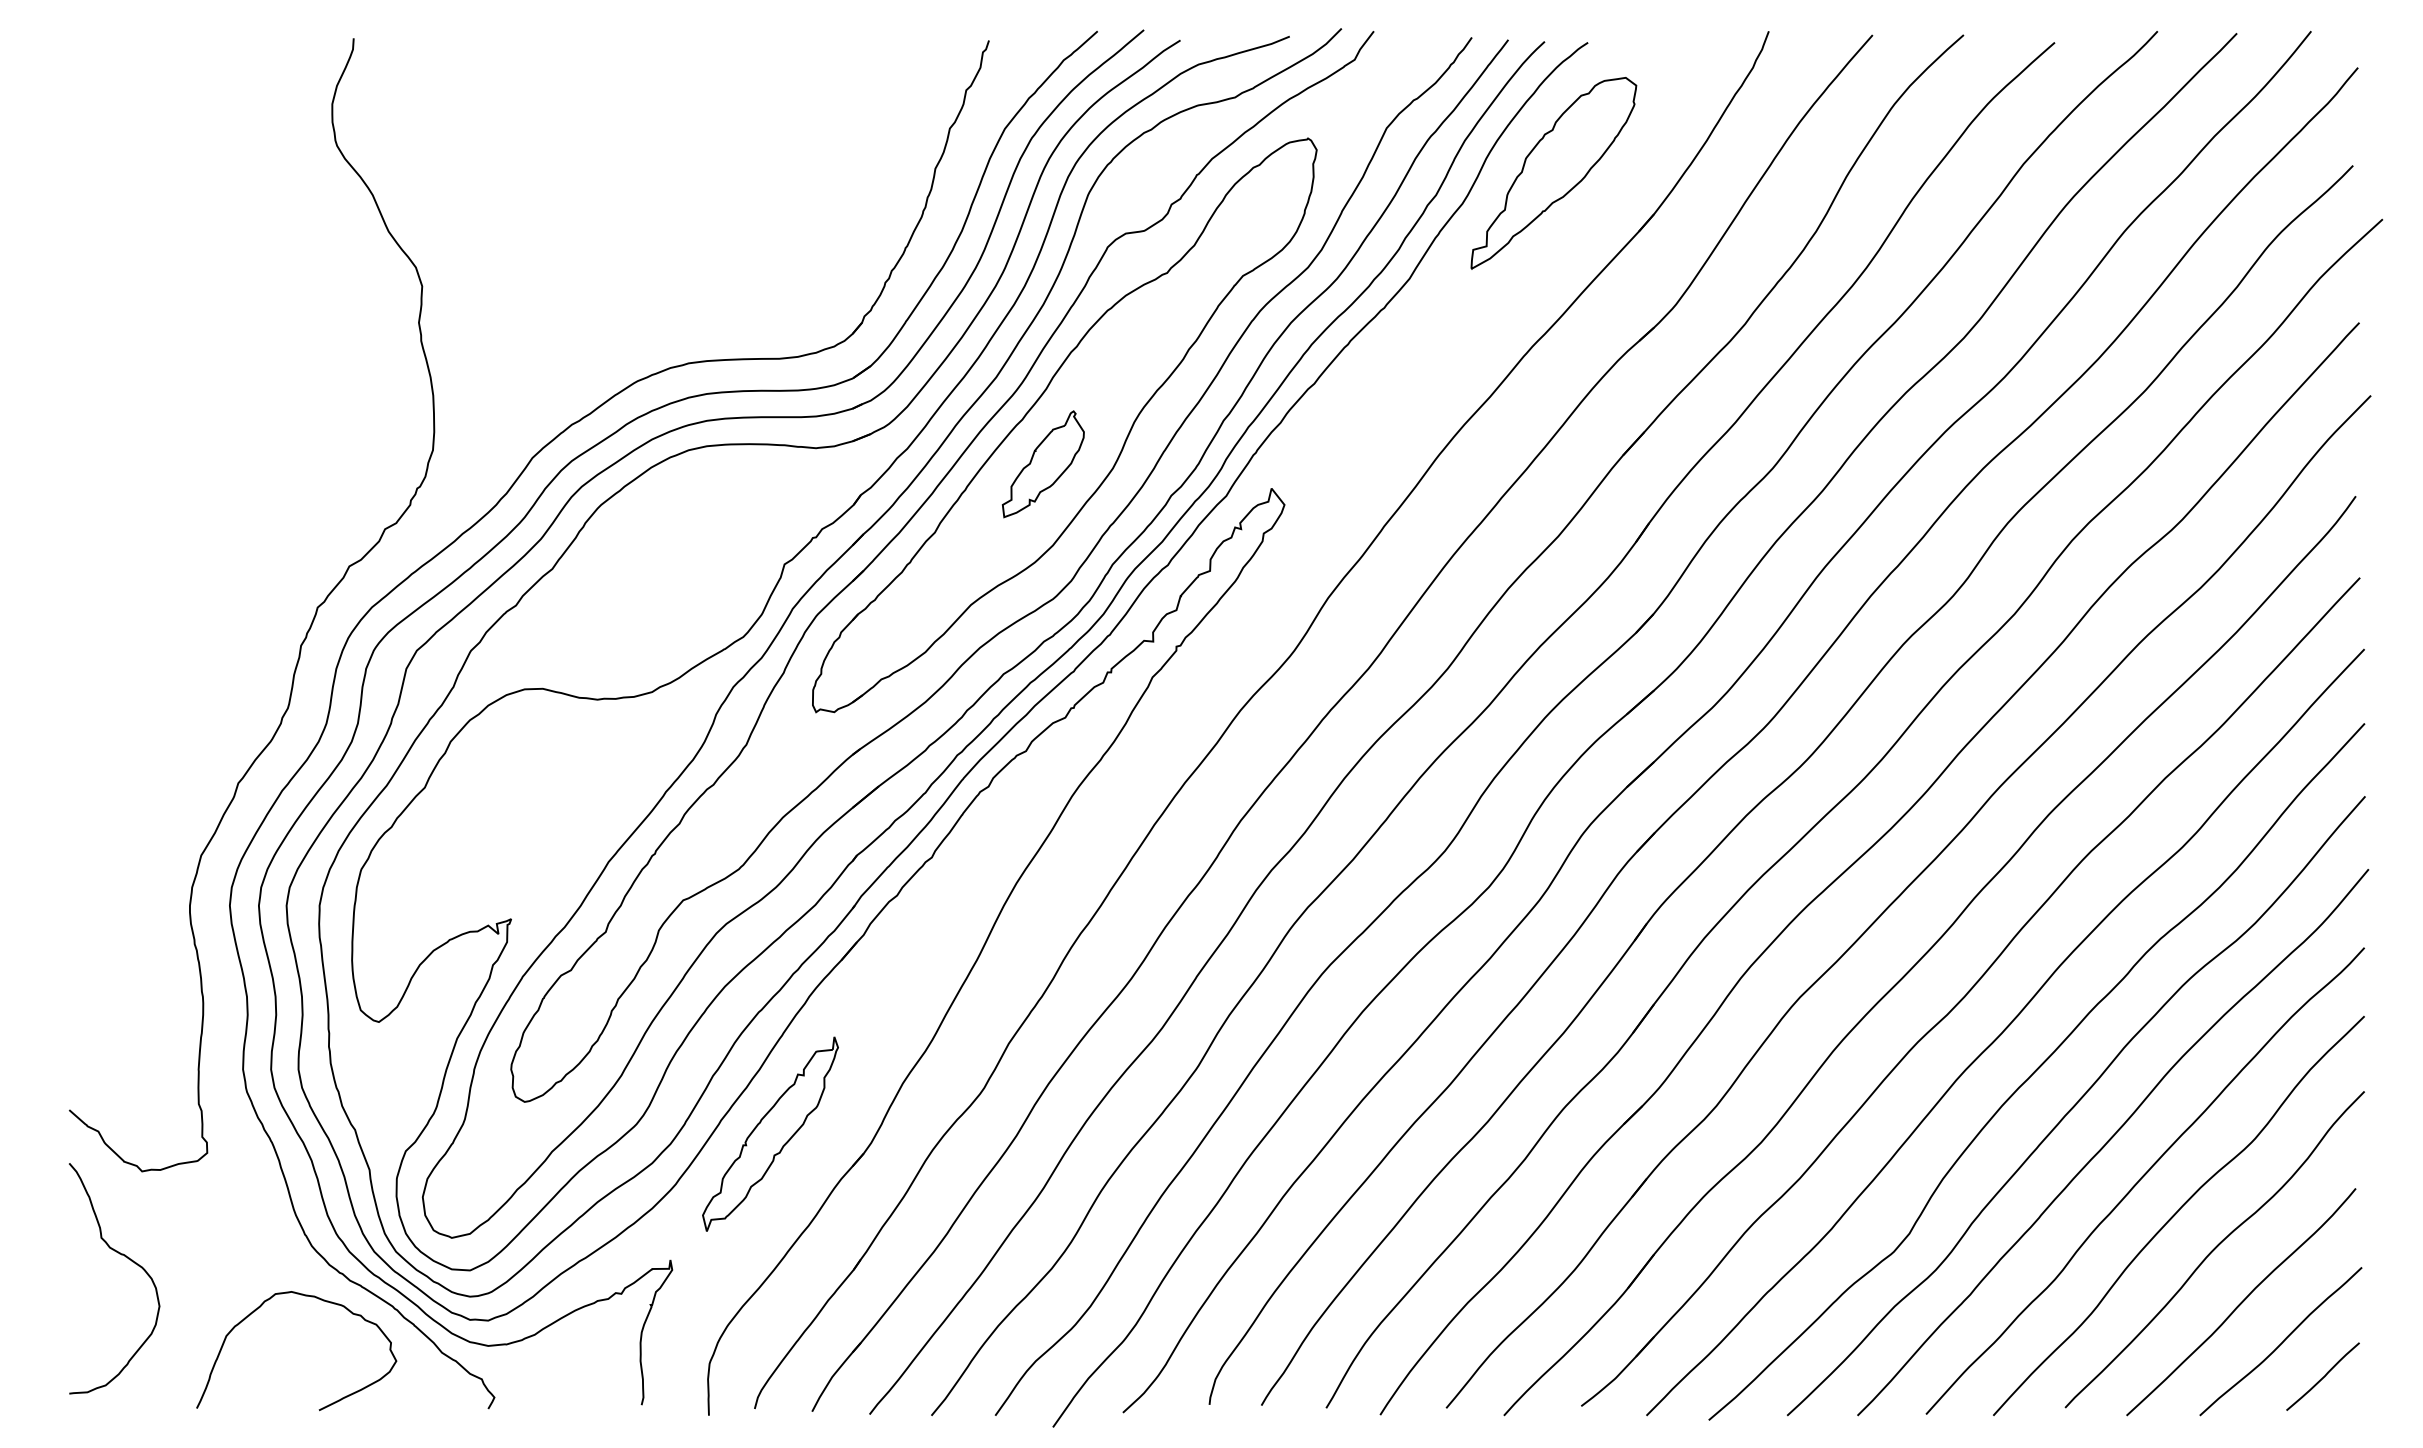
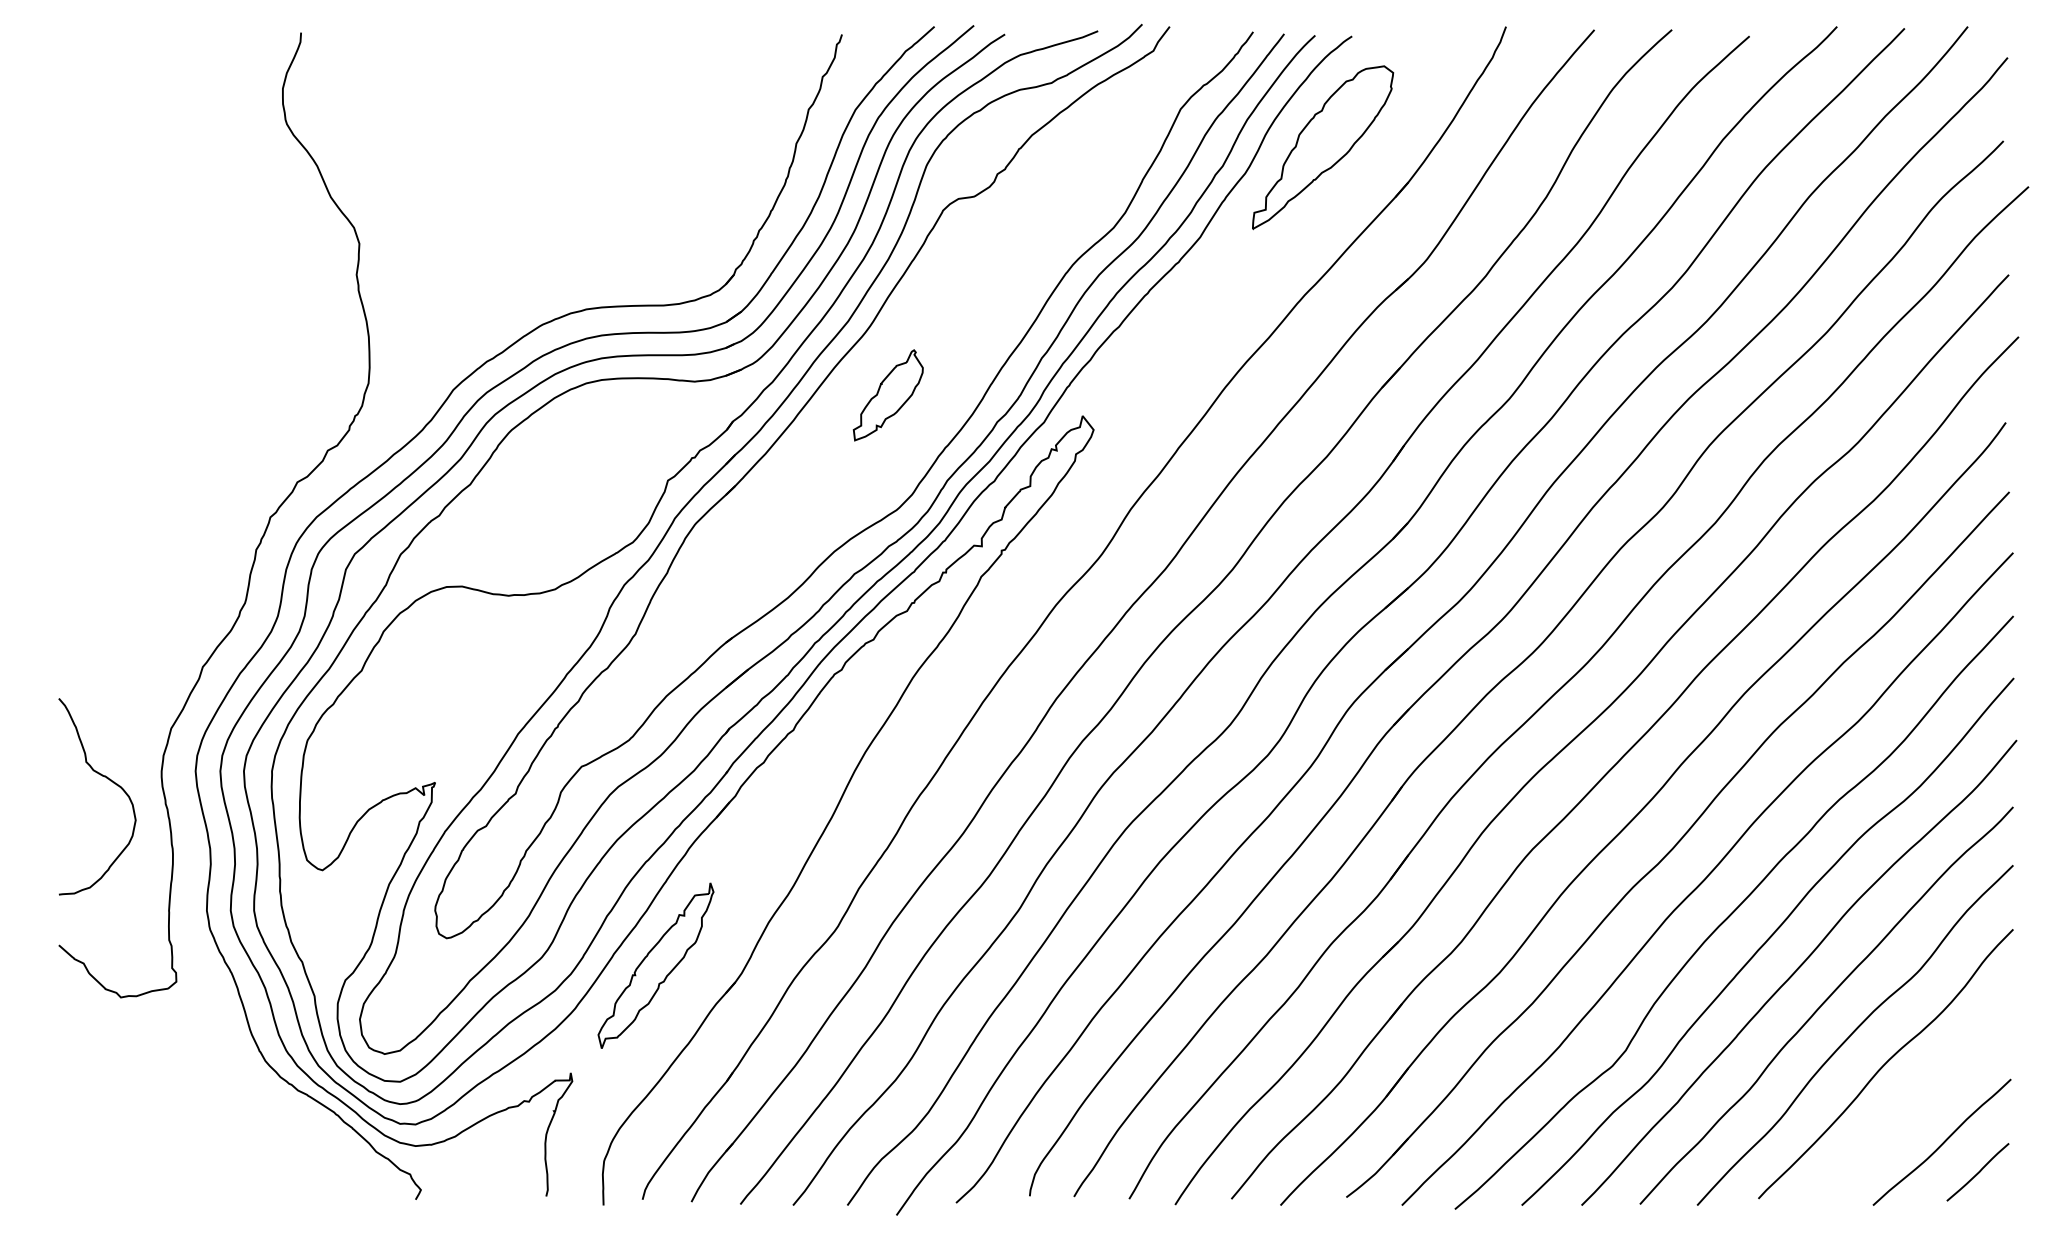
part: (1064, 425) -> (906, 362), removed
curve: (128, 1259) -> (109, 780), moved
curve: (305, 1296) -> (260, 1103), removed
curve: (2241, 1302) -> (1908, 1109), removed

